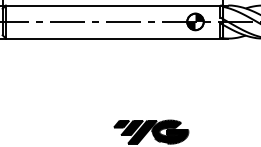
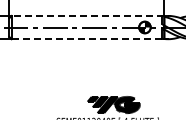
line: (113, 4) -> (87, 15), solid -> dashed
line: (115, 39) -> (88, 39), solid -> dashed

